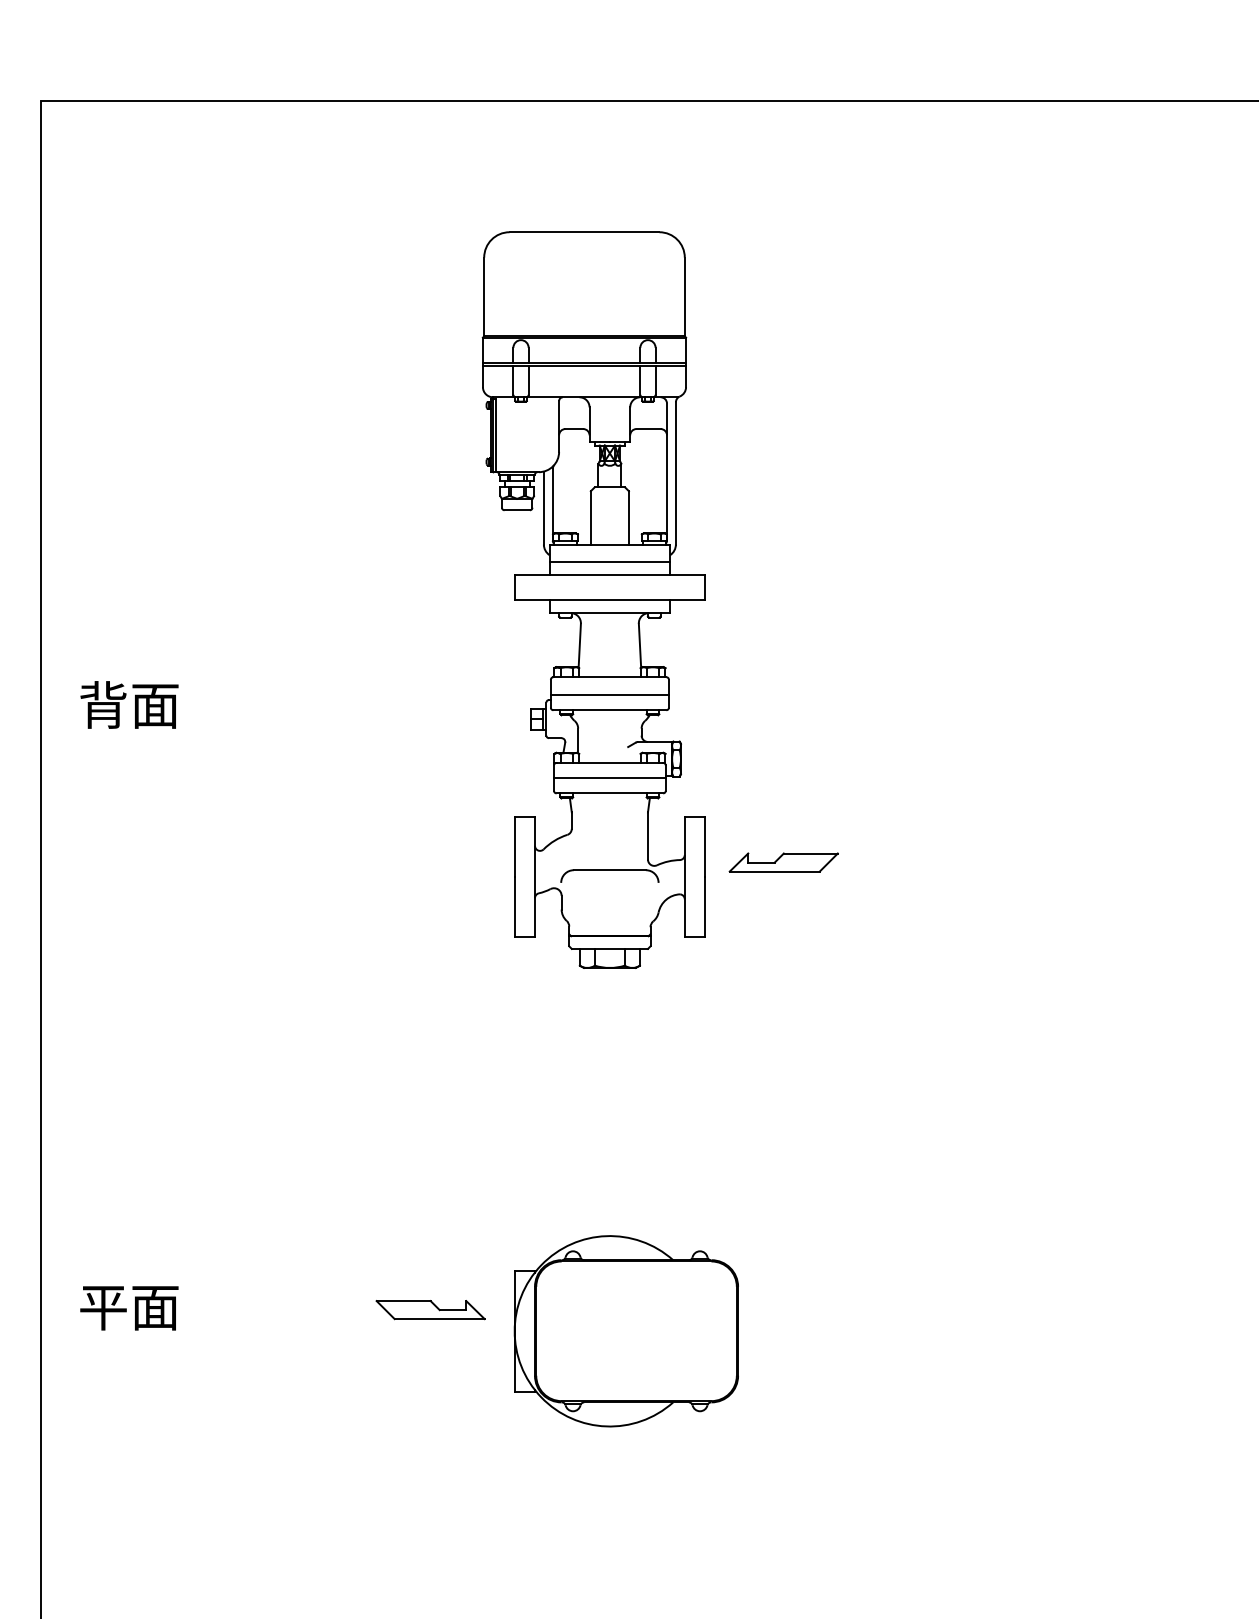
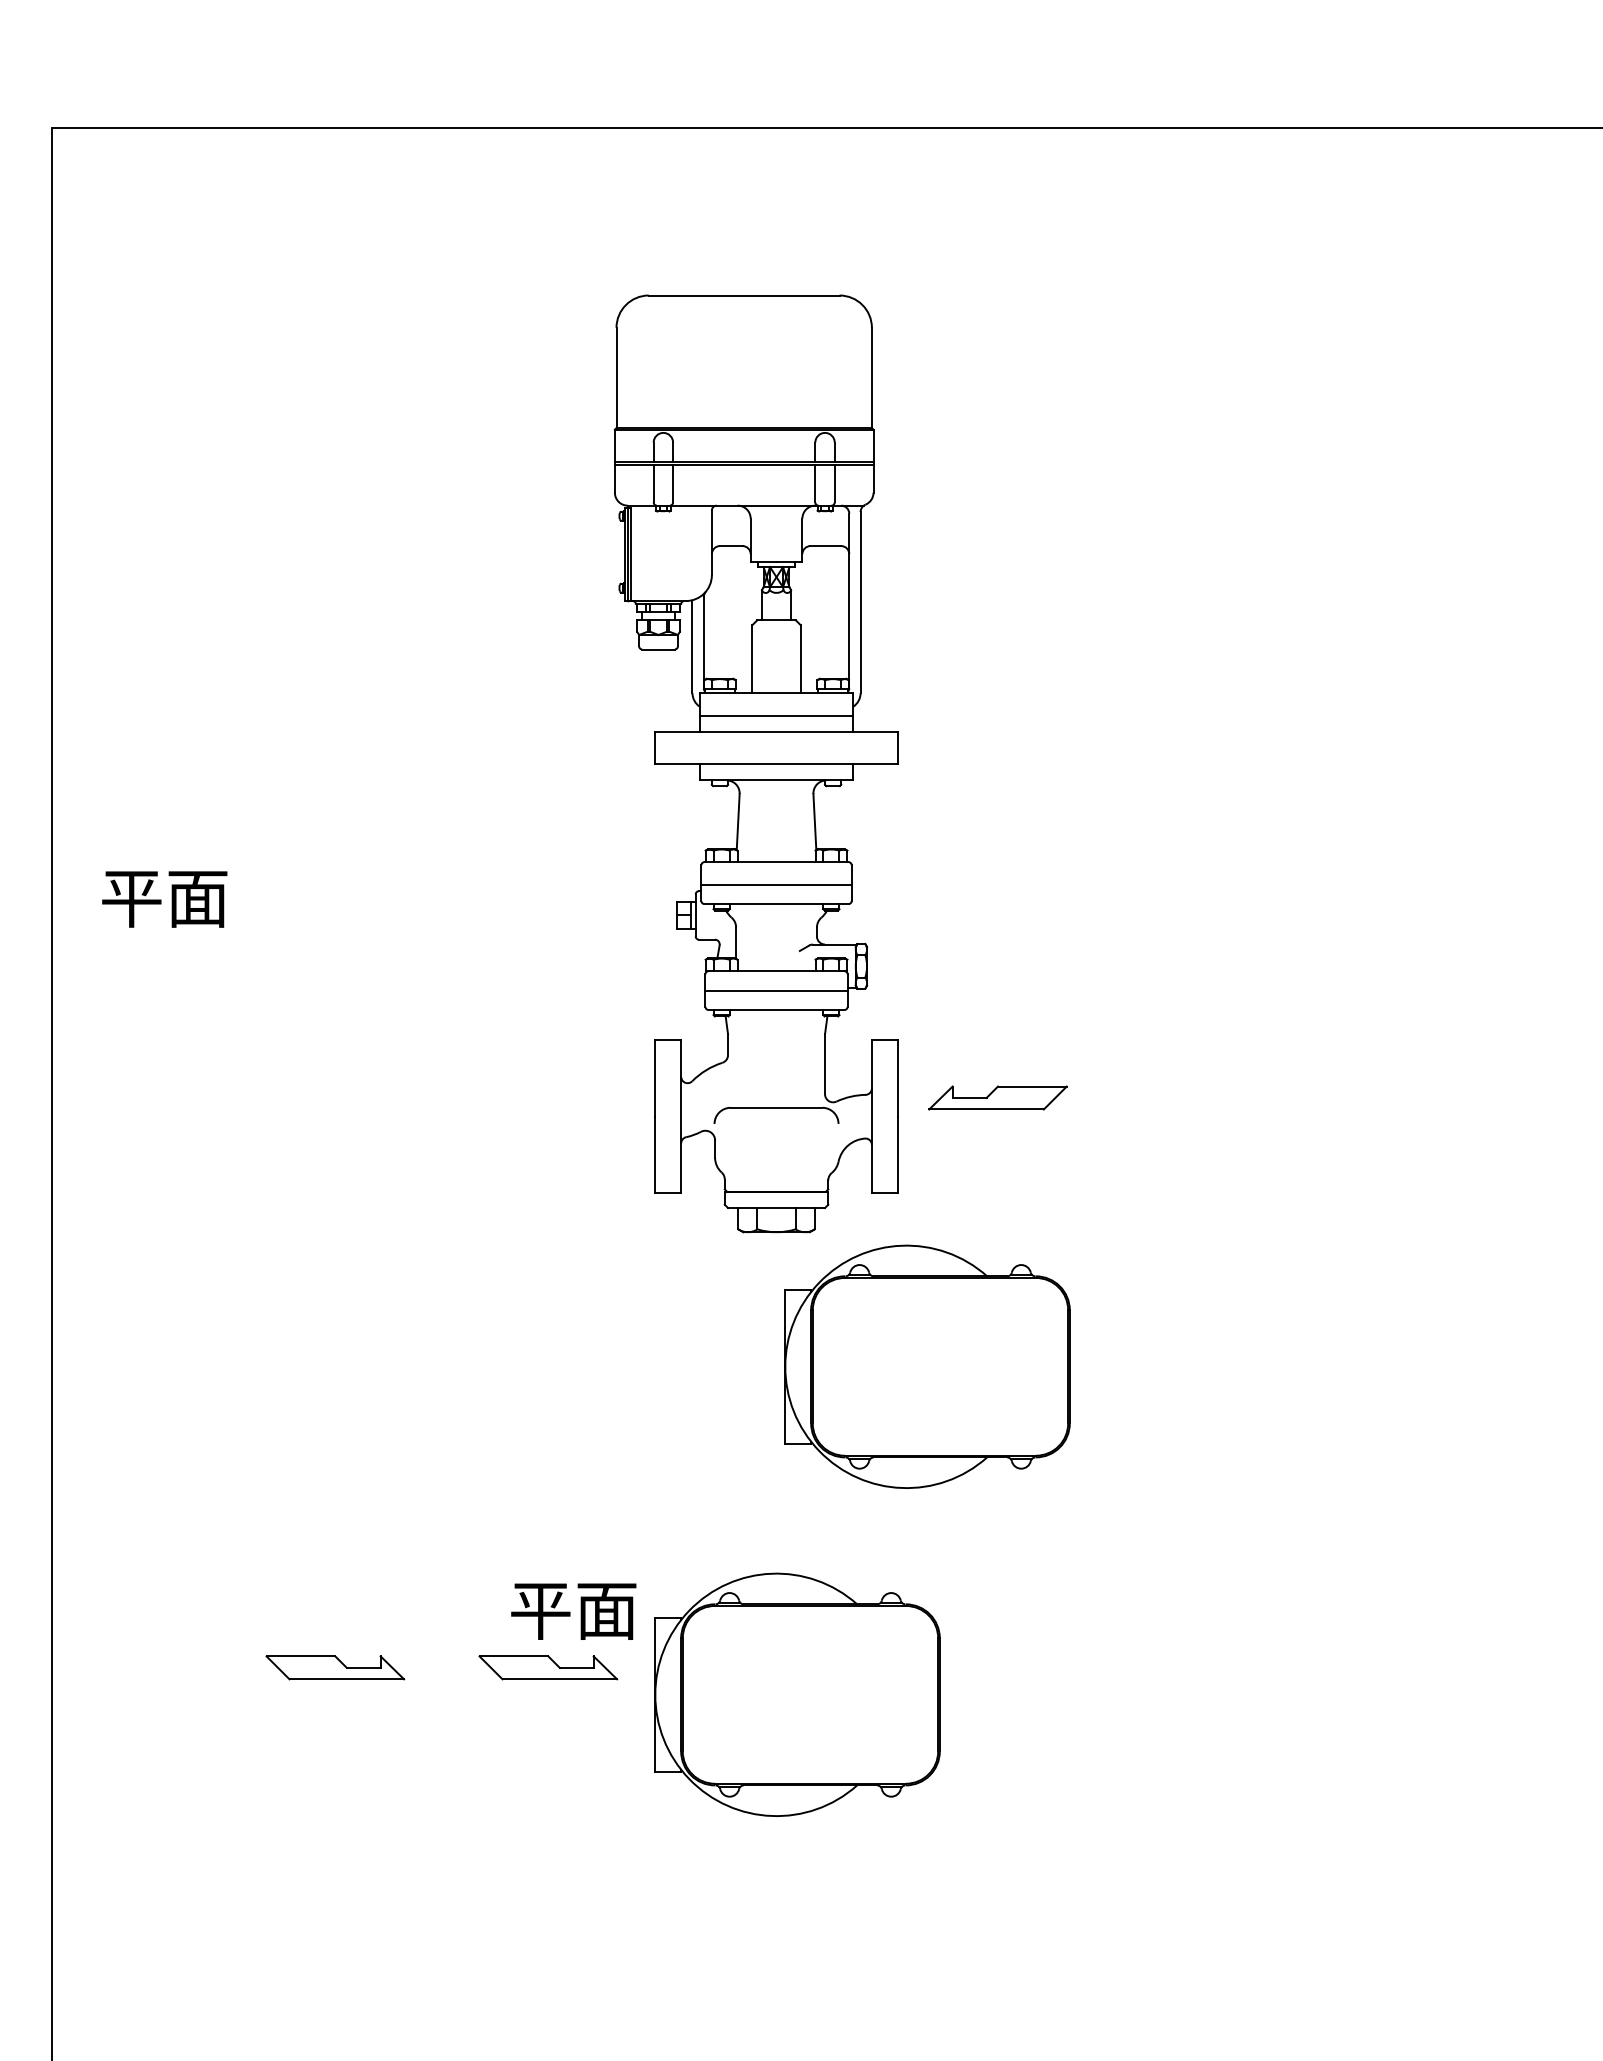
text: (103, 705) -> (131, 897), 背面 -> 平面
part: (728, 1073) -> (927, 1366), added
text: (129, 1308) -> (573, 1611), moved
part: (263, 1309) -> (335, 1667), added

